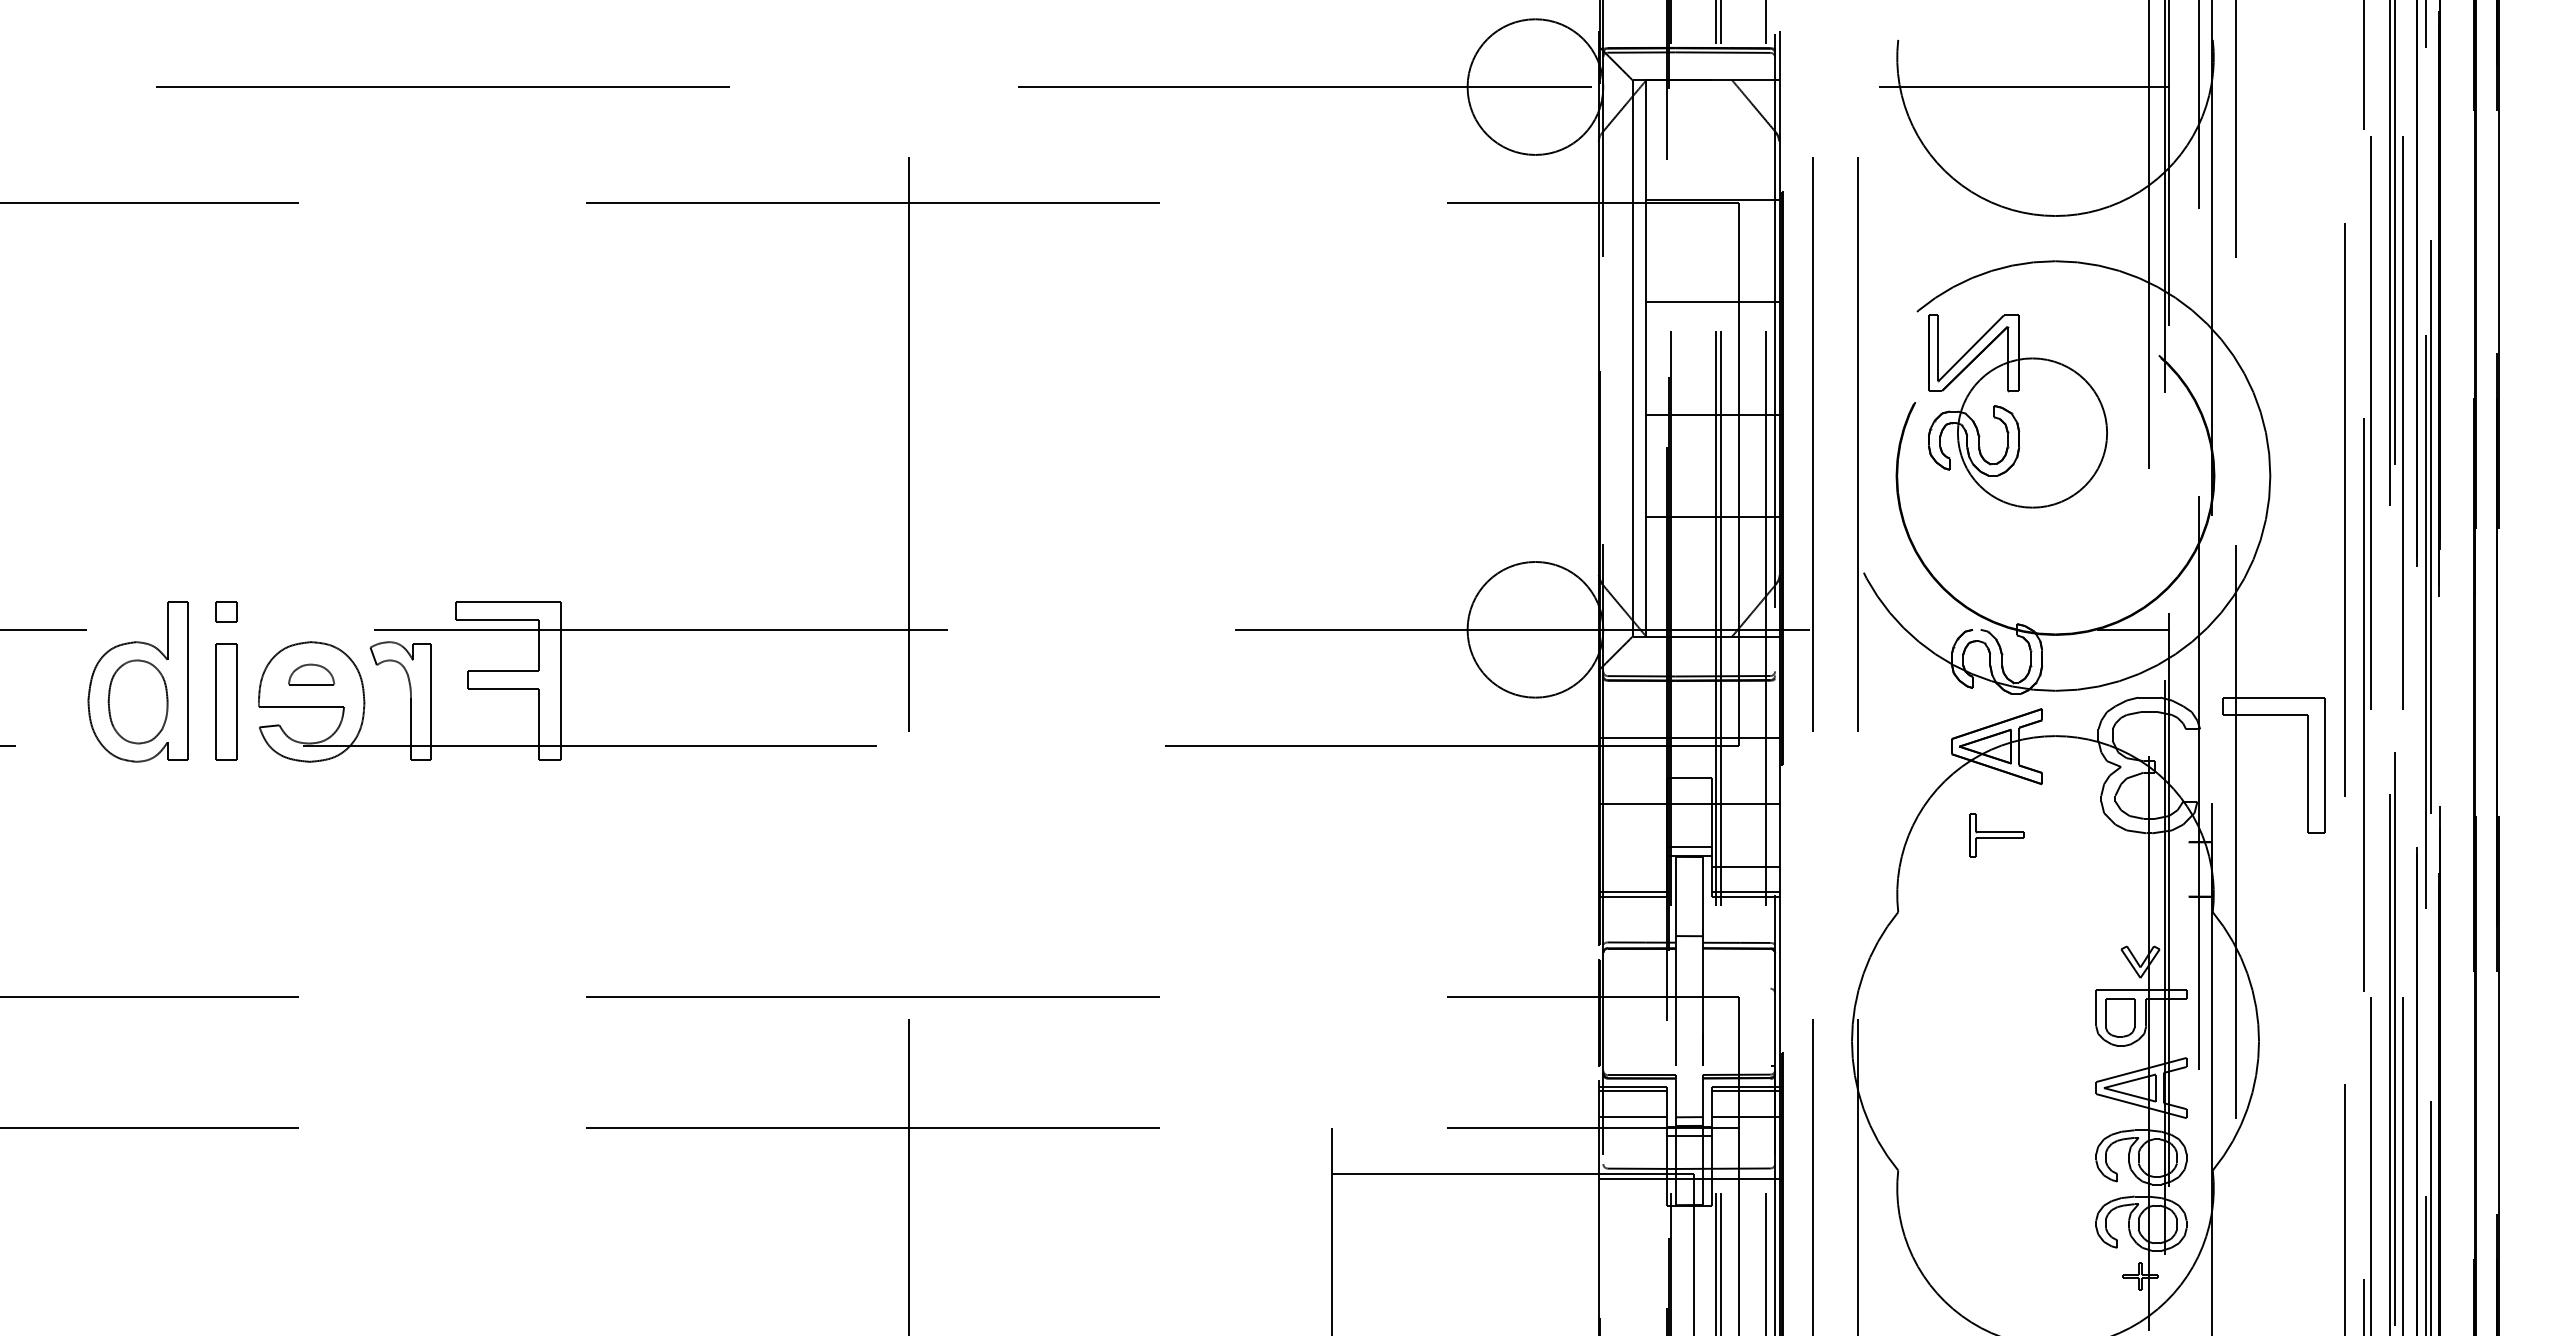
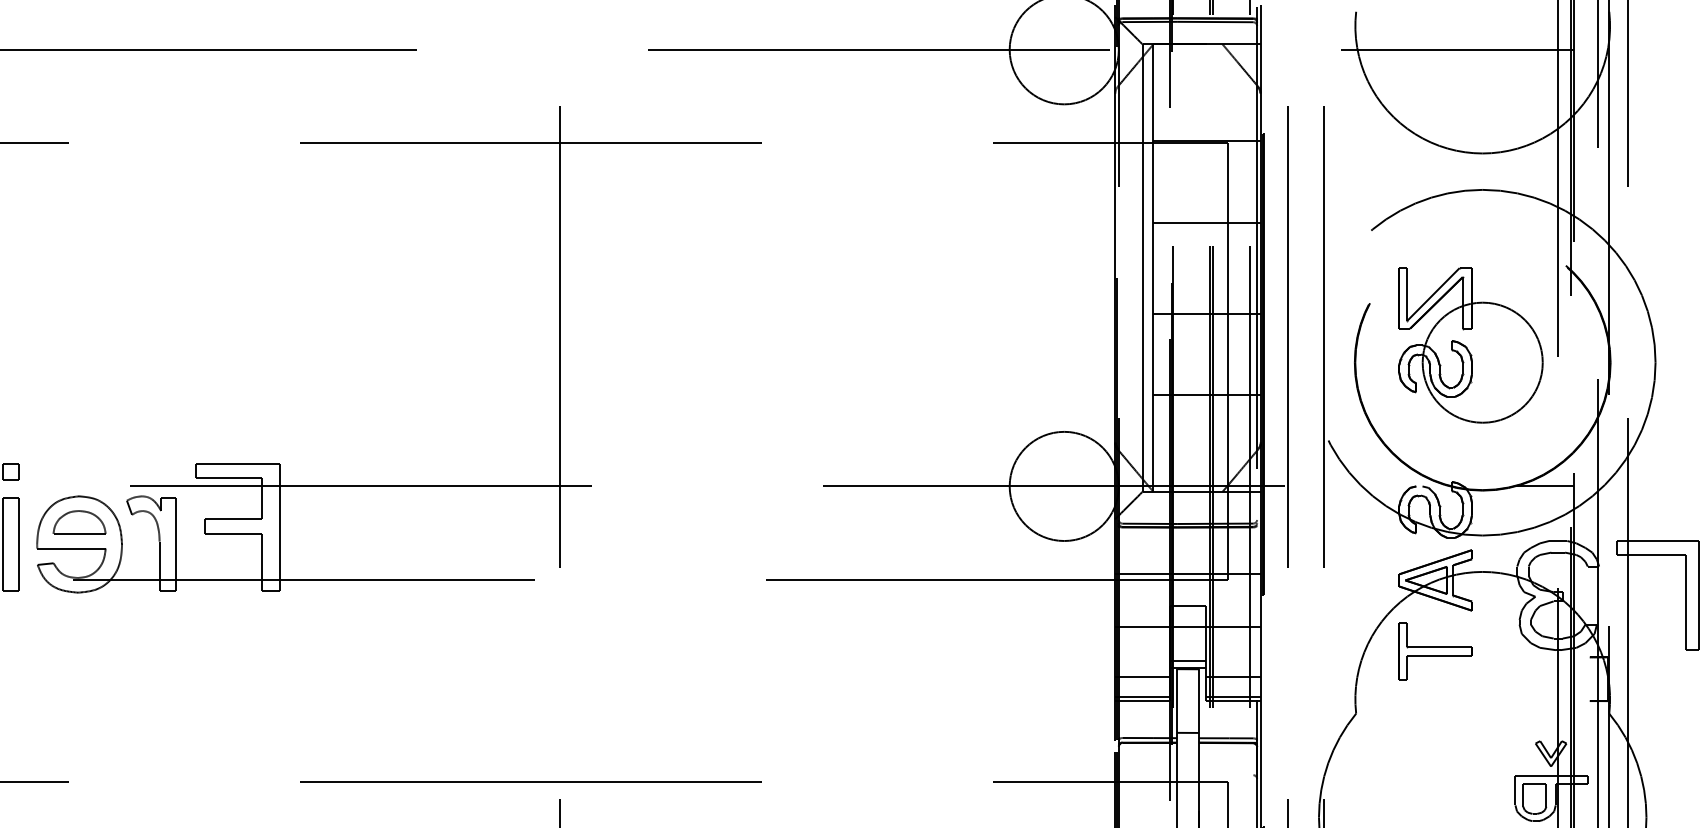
part: (2017, 411) -> (1470, 345), moved
part: (311, 674) -> (79, 522), size x1.43
part: (1996, 834) -> (1435, 651), size x1.67
line: (1632, 866) -> (1142, 676), added

